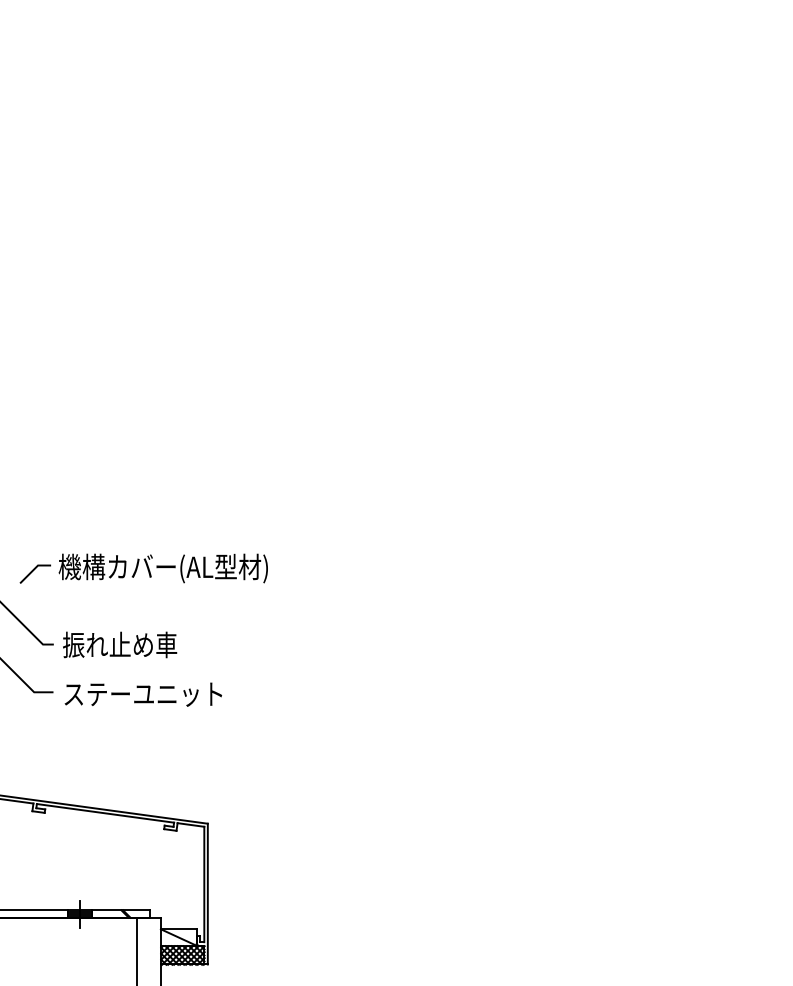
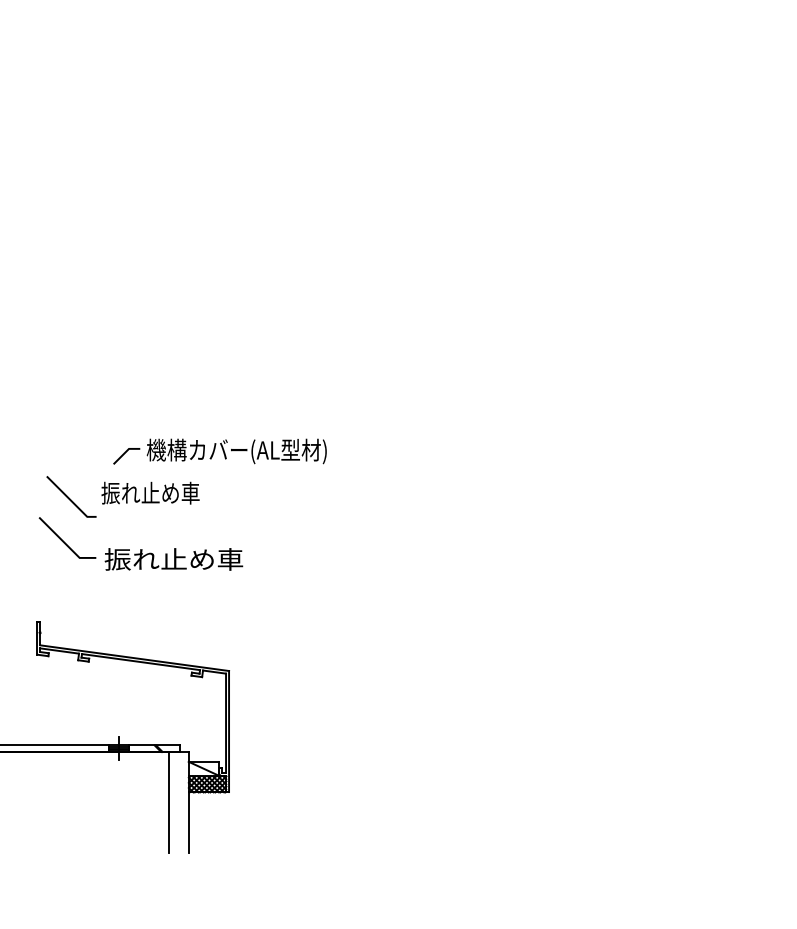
part: (143, 568) -> (219, 451), moved
text: (119, 644) -> (150, 492), moved
text: (143, 694) -> (173, 559), ステーユニット -> 振れ止め車

